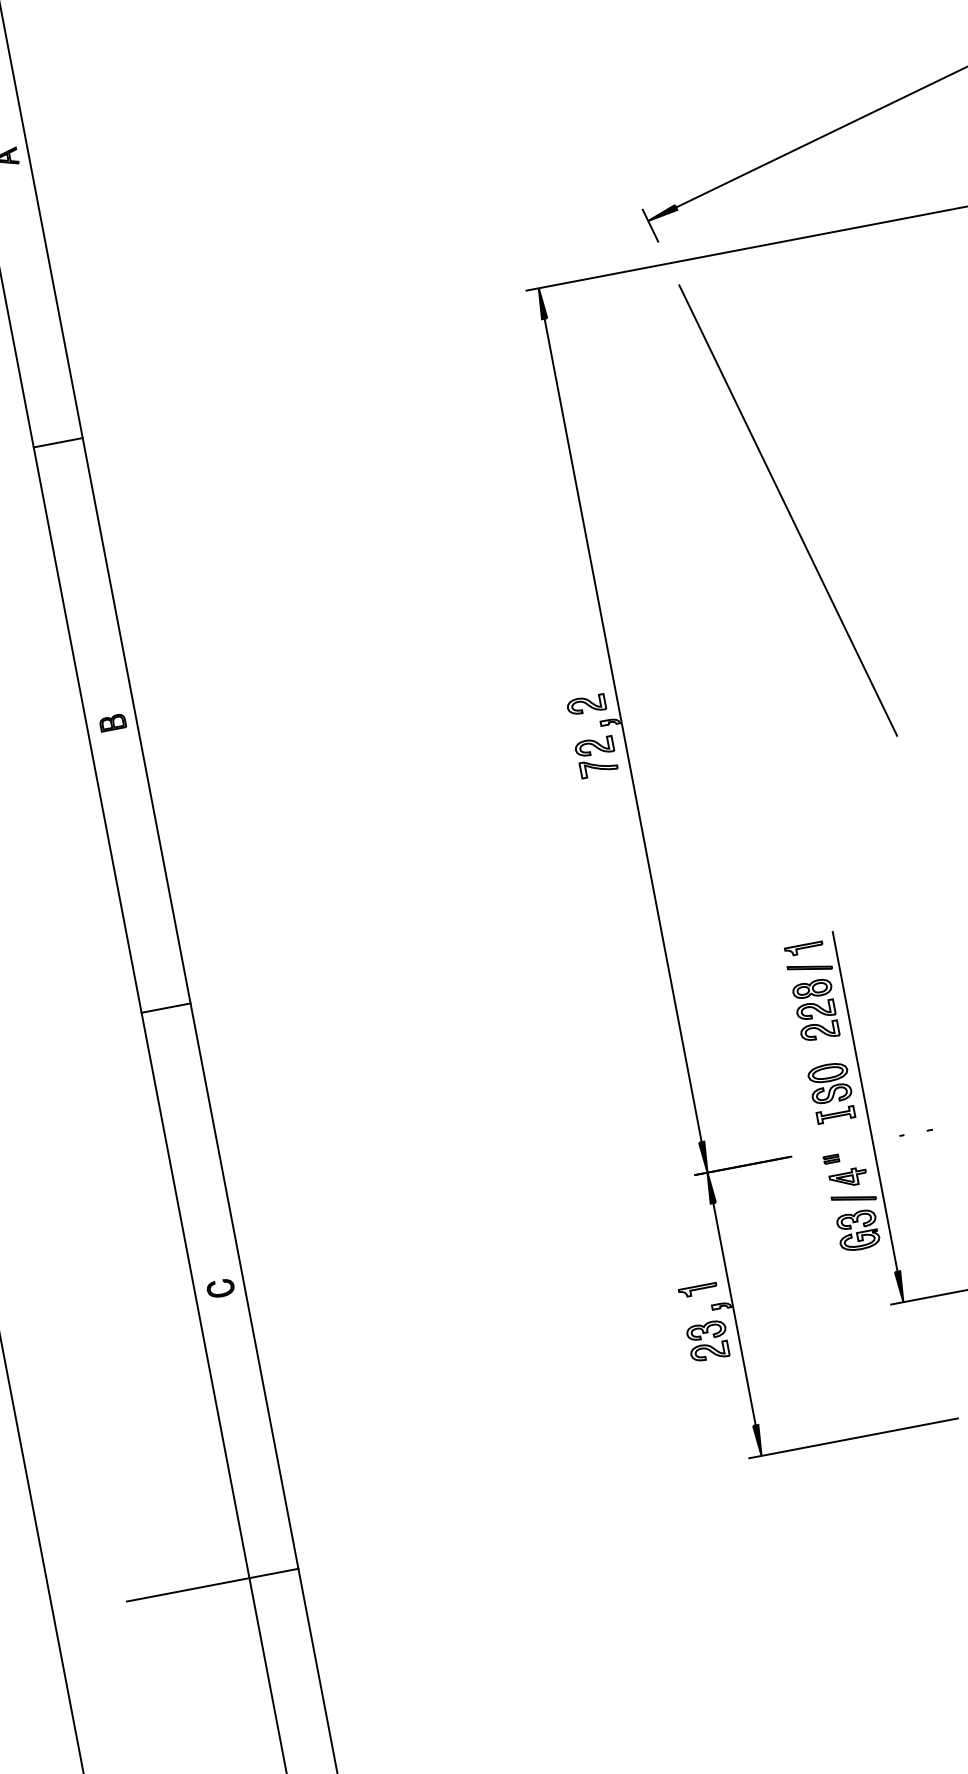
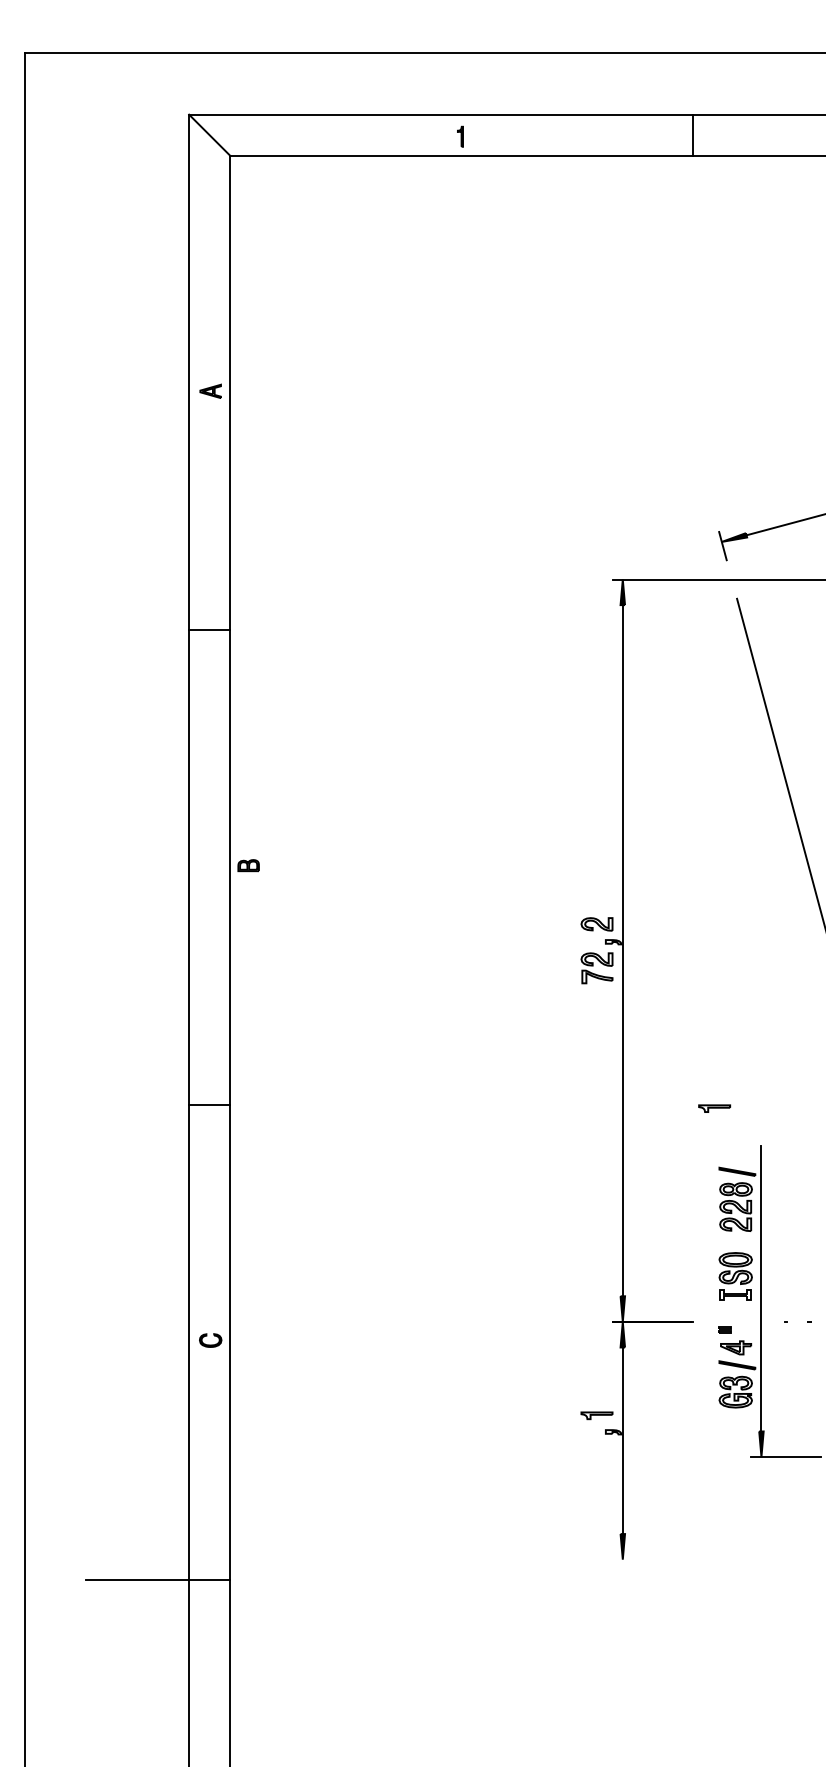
part: (112, 722) -> (248, 865), moved
part: (803, 948) -> (714, 1108), moved
part: (708, 1341) -> (597, 1458), removed
line: (852, 1438) -> (699, 1559), removed

